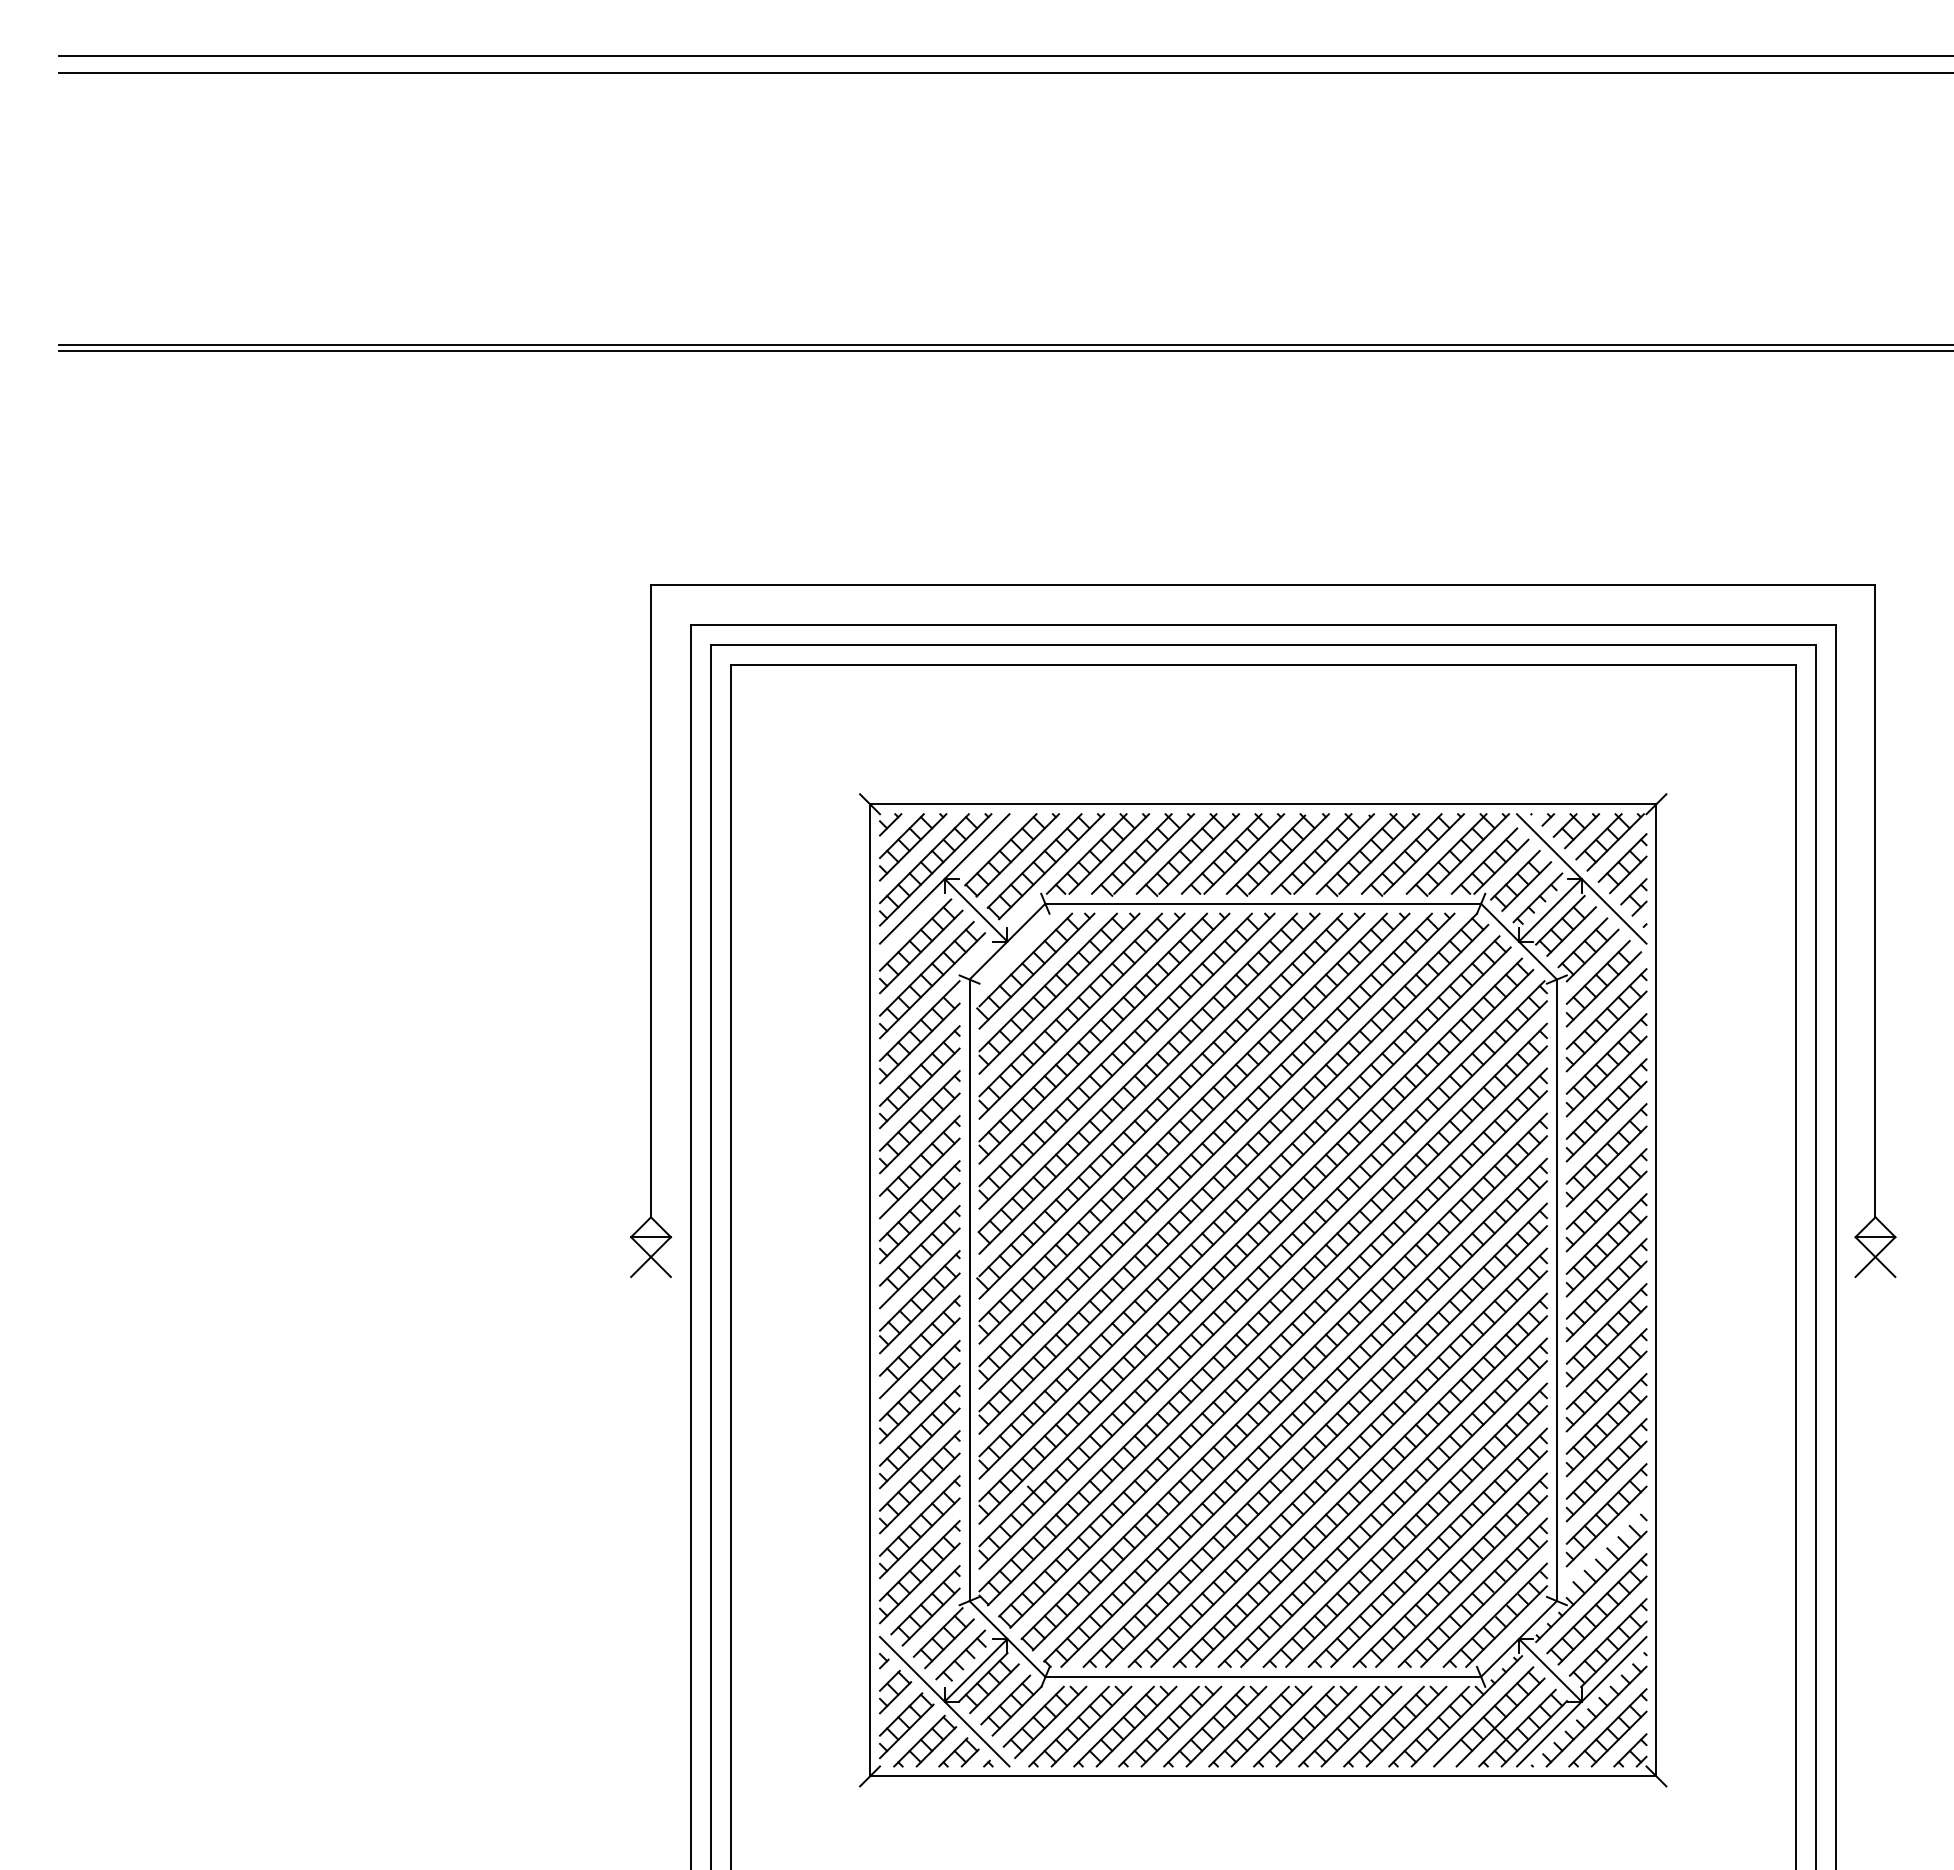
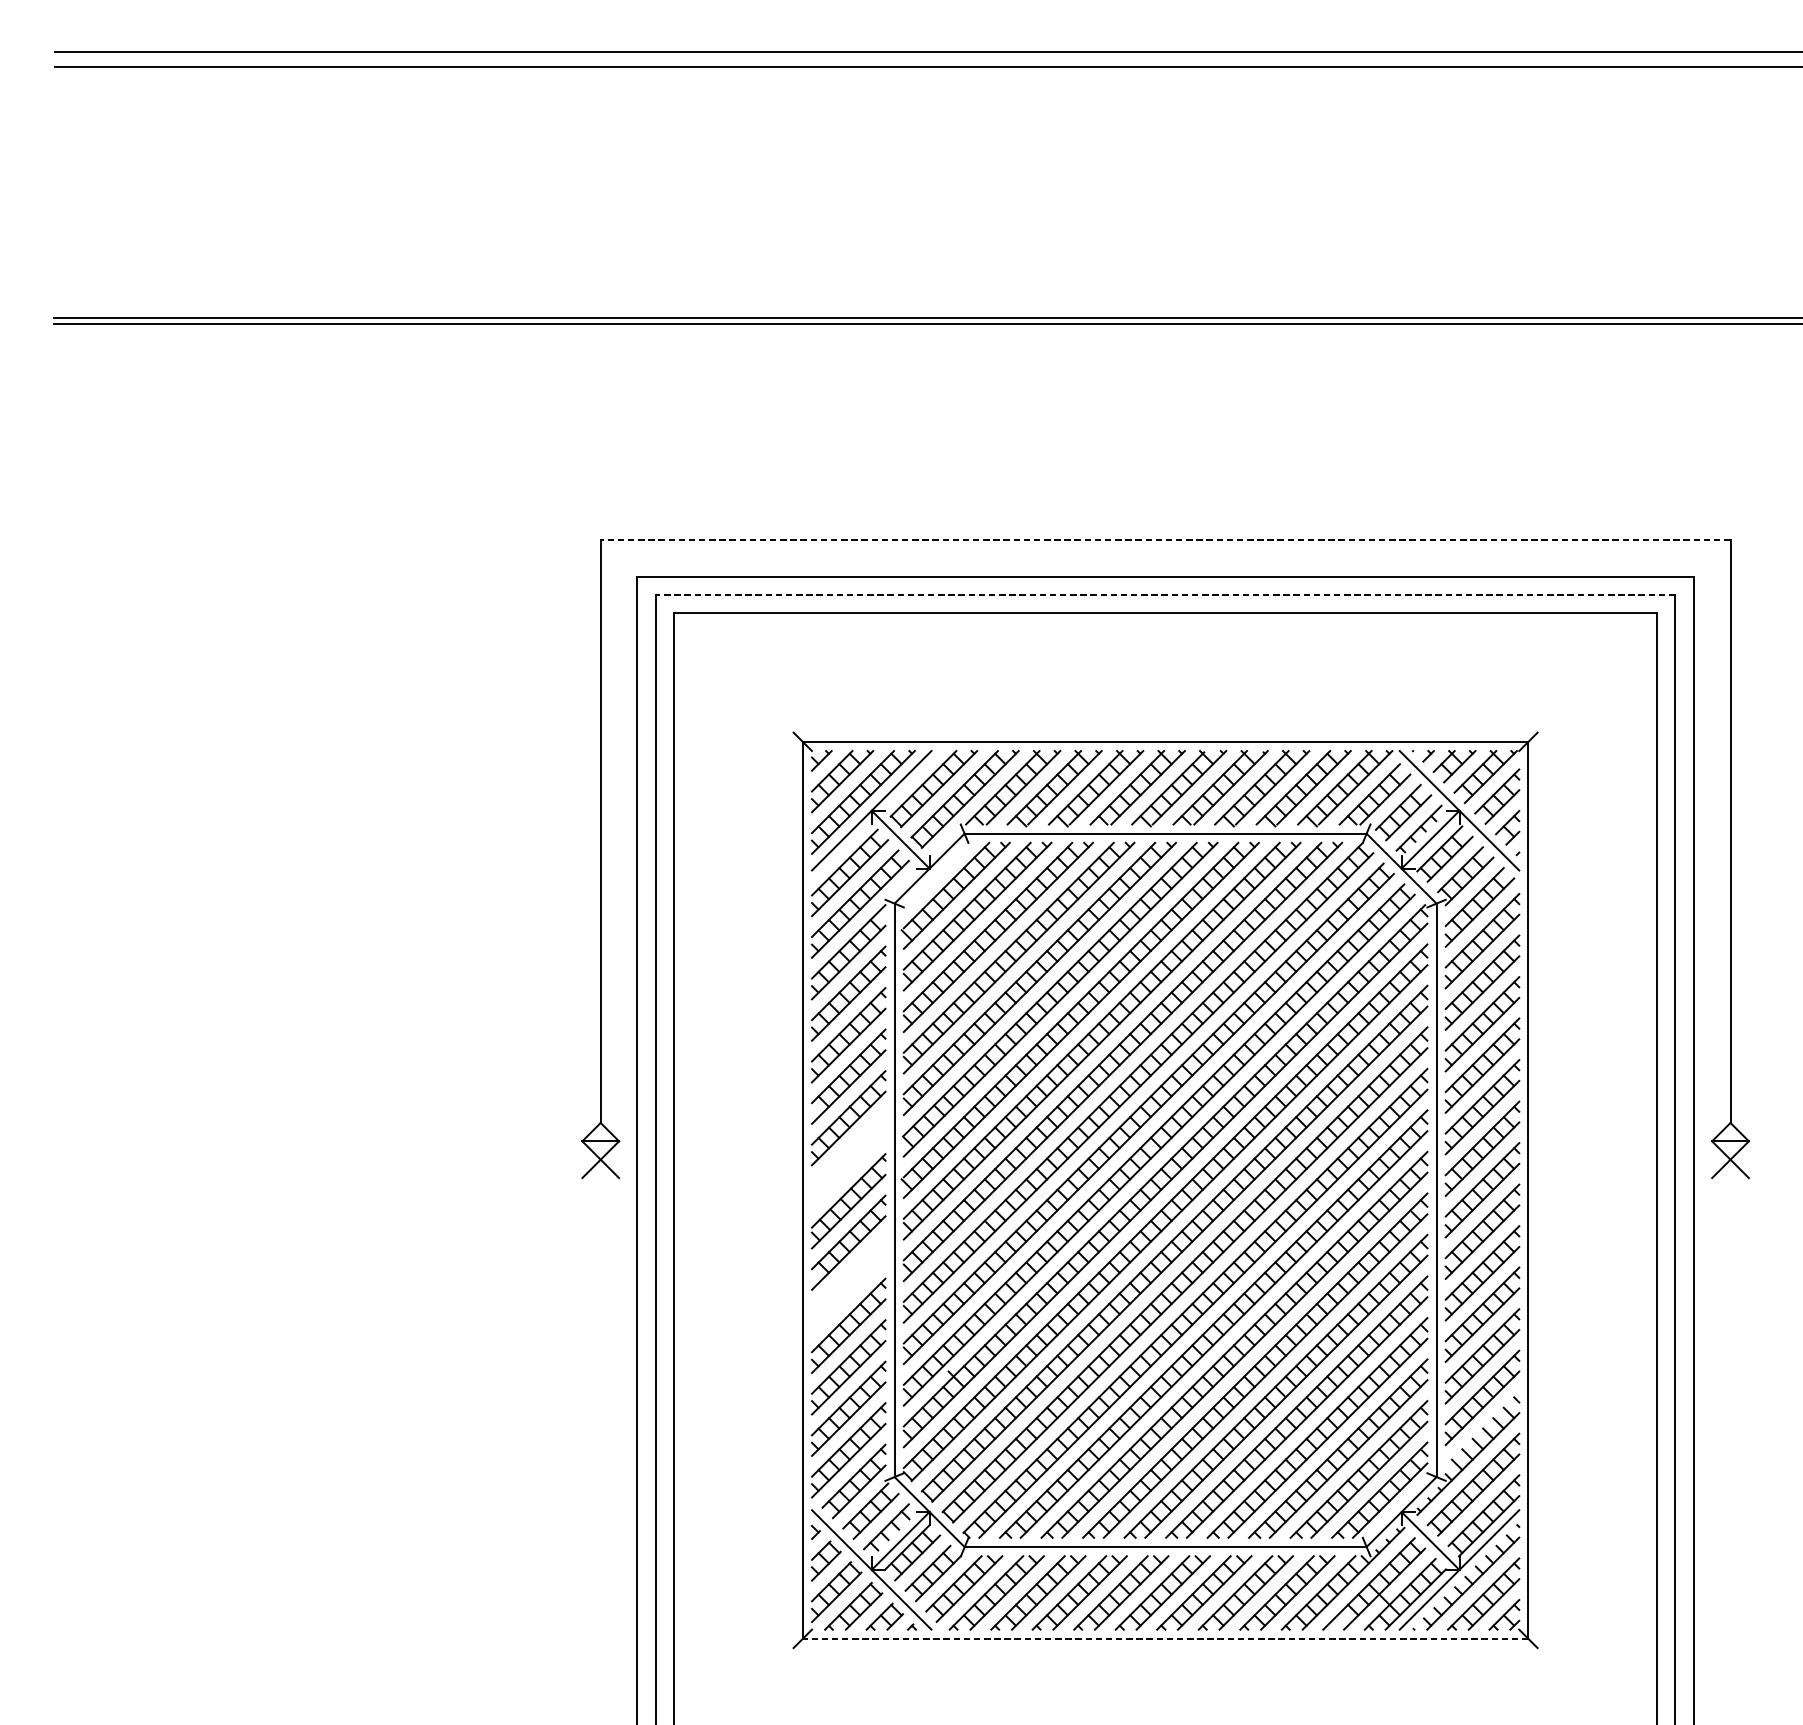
line: (1262, 585) -> (1164, 540), solid -> dashed
line: (1262, 644) -> (1164, 594), solid -> dashed
part: (919, 1257) -> (848, 1160), removed
part: (919, 1391) -> (848, 1283), removed
line: (1262, 1776) -> (1164, 1638), solid -> dashed

